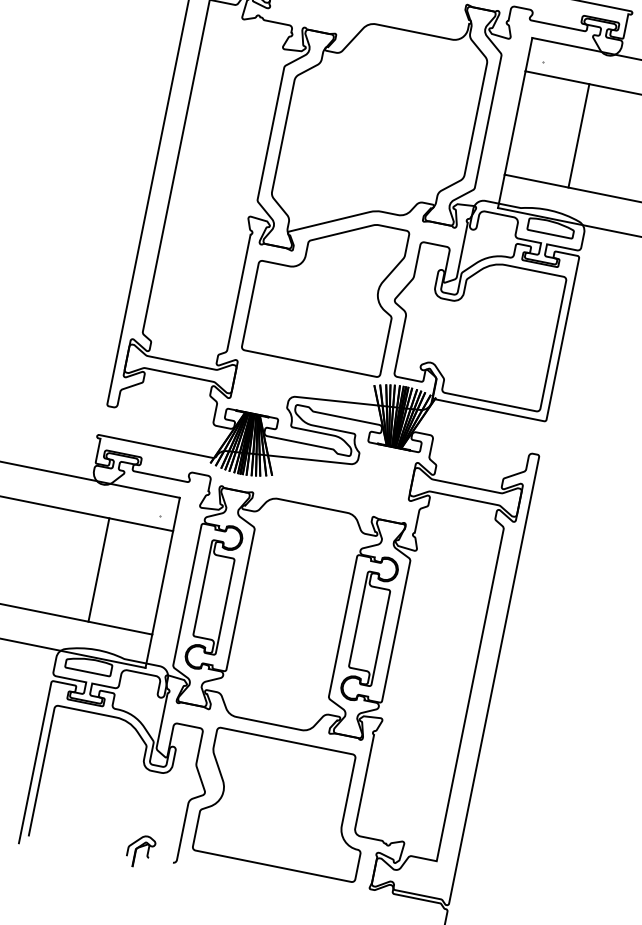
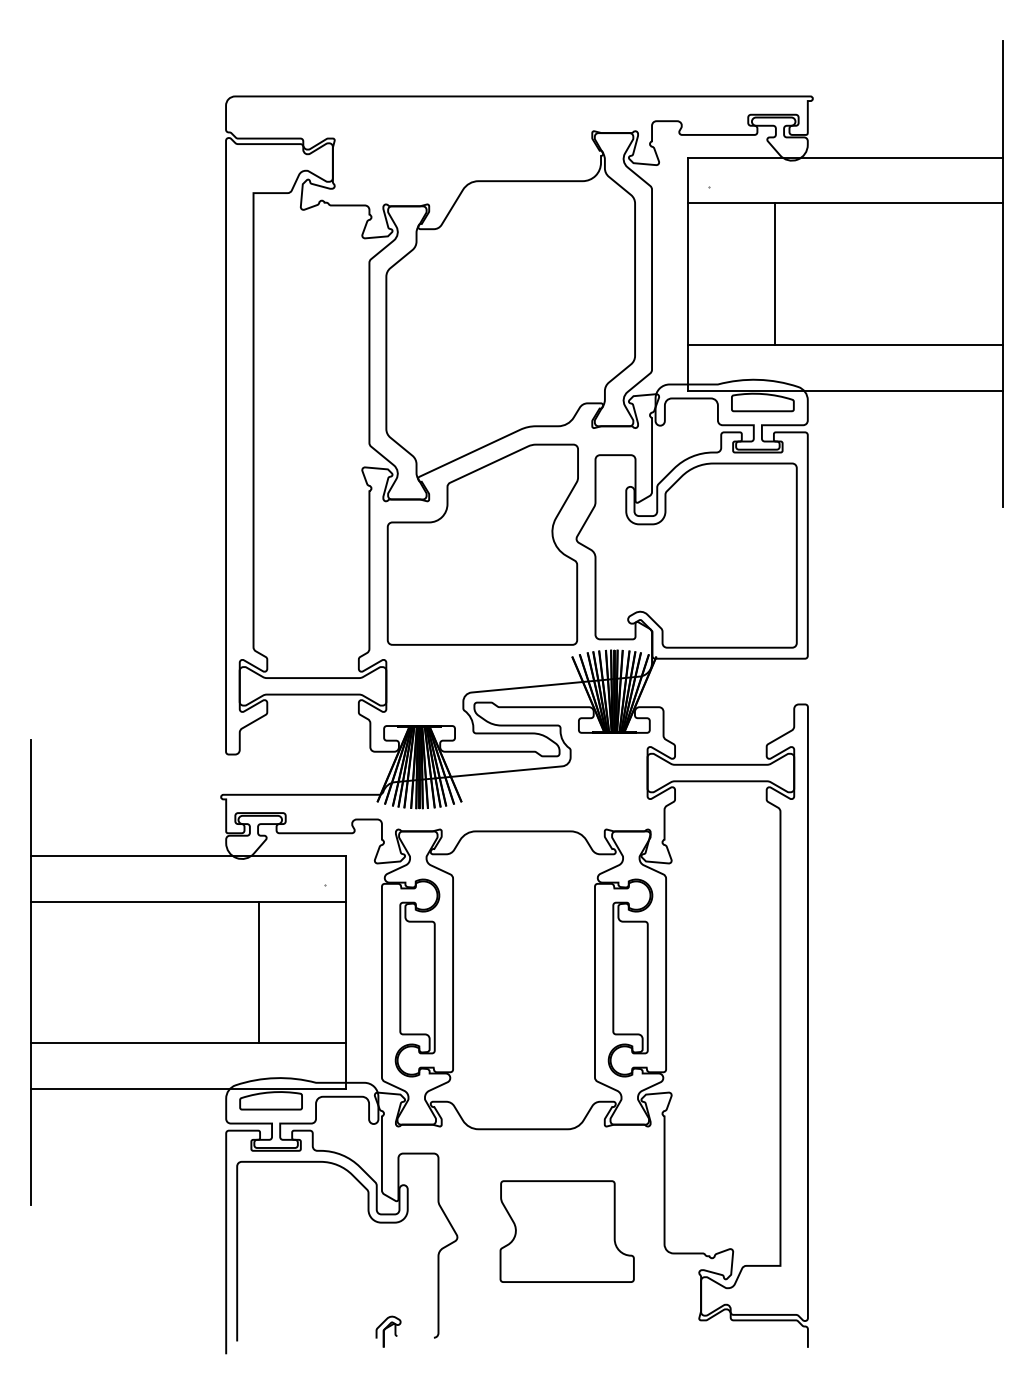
part: (286, 804) -> (567, 1231), size x0.6
part: (140, 851) -> (388, 1331), size x0.7

